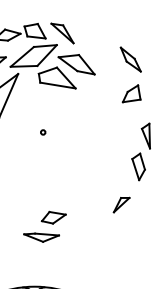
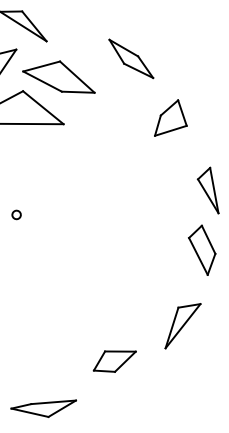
part: (130, 59) -> (130, 58), moved
part: (121, 204) -> (182, 325), size x1.43
part: (53, 217) -> (114, 360), moved

